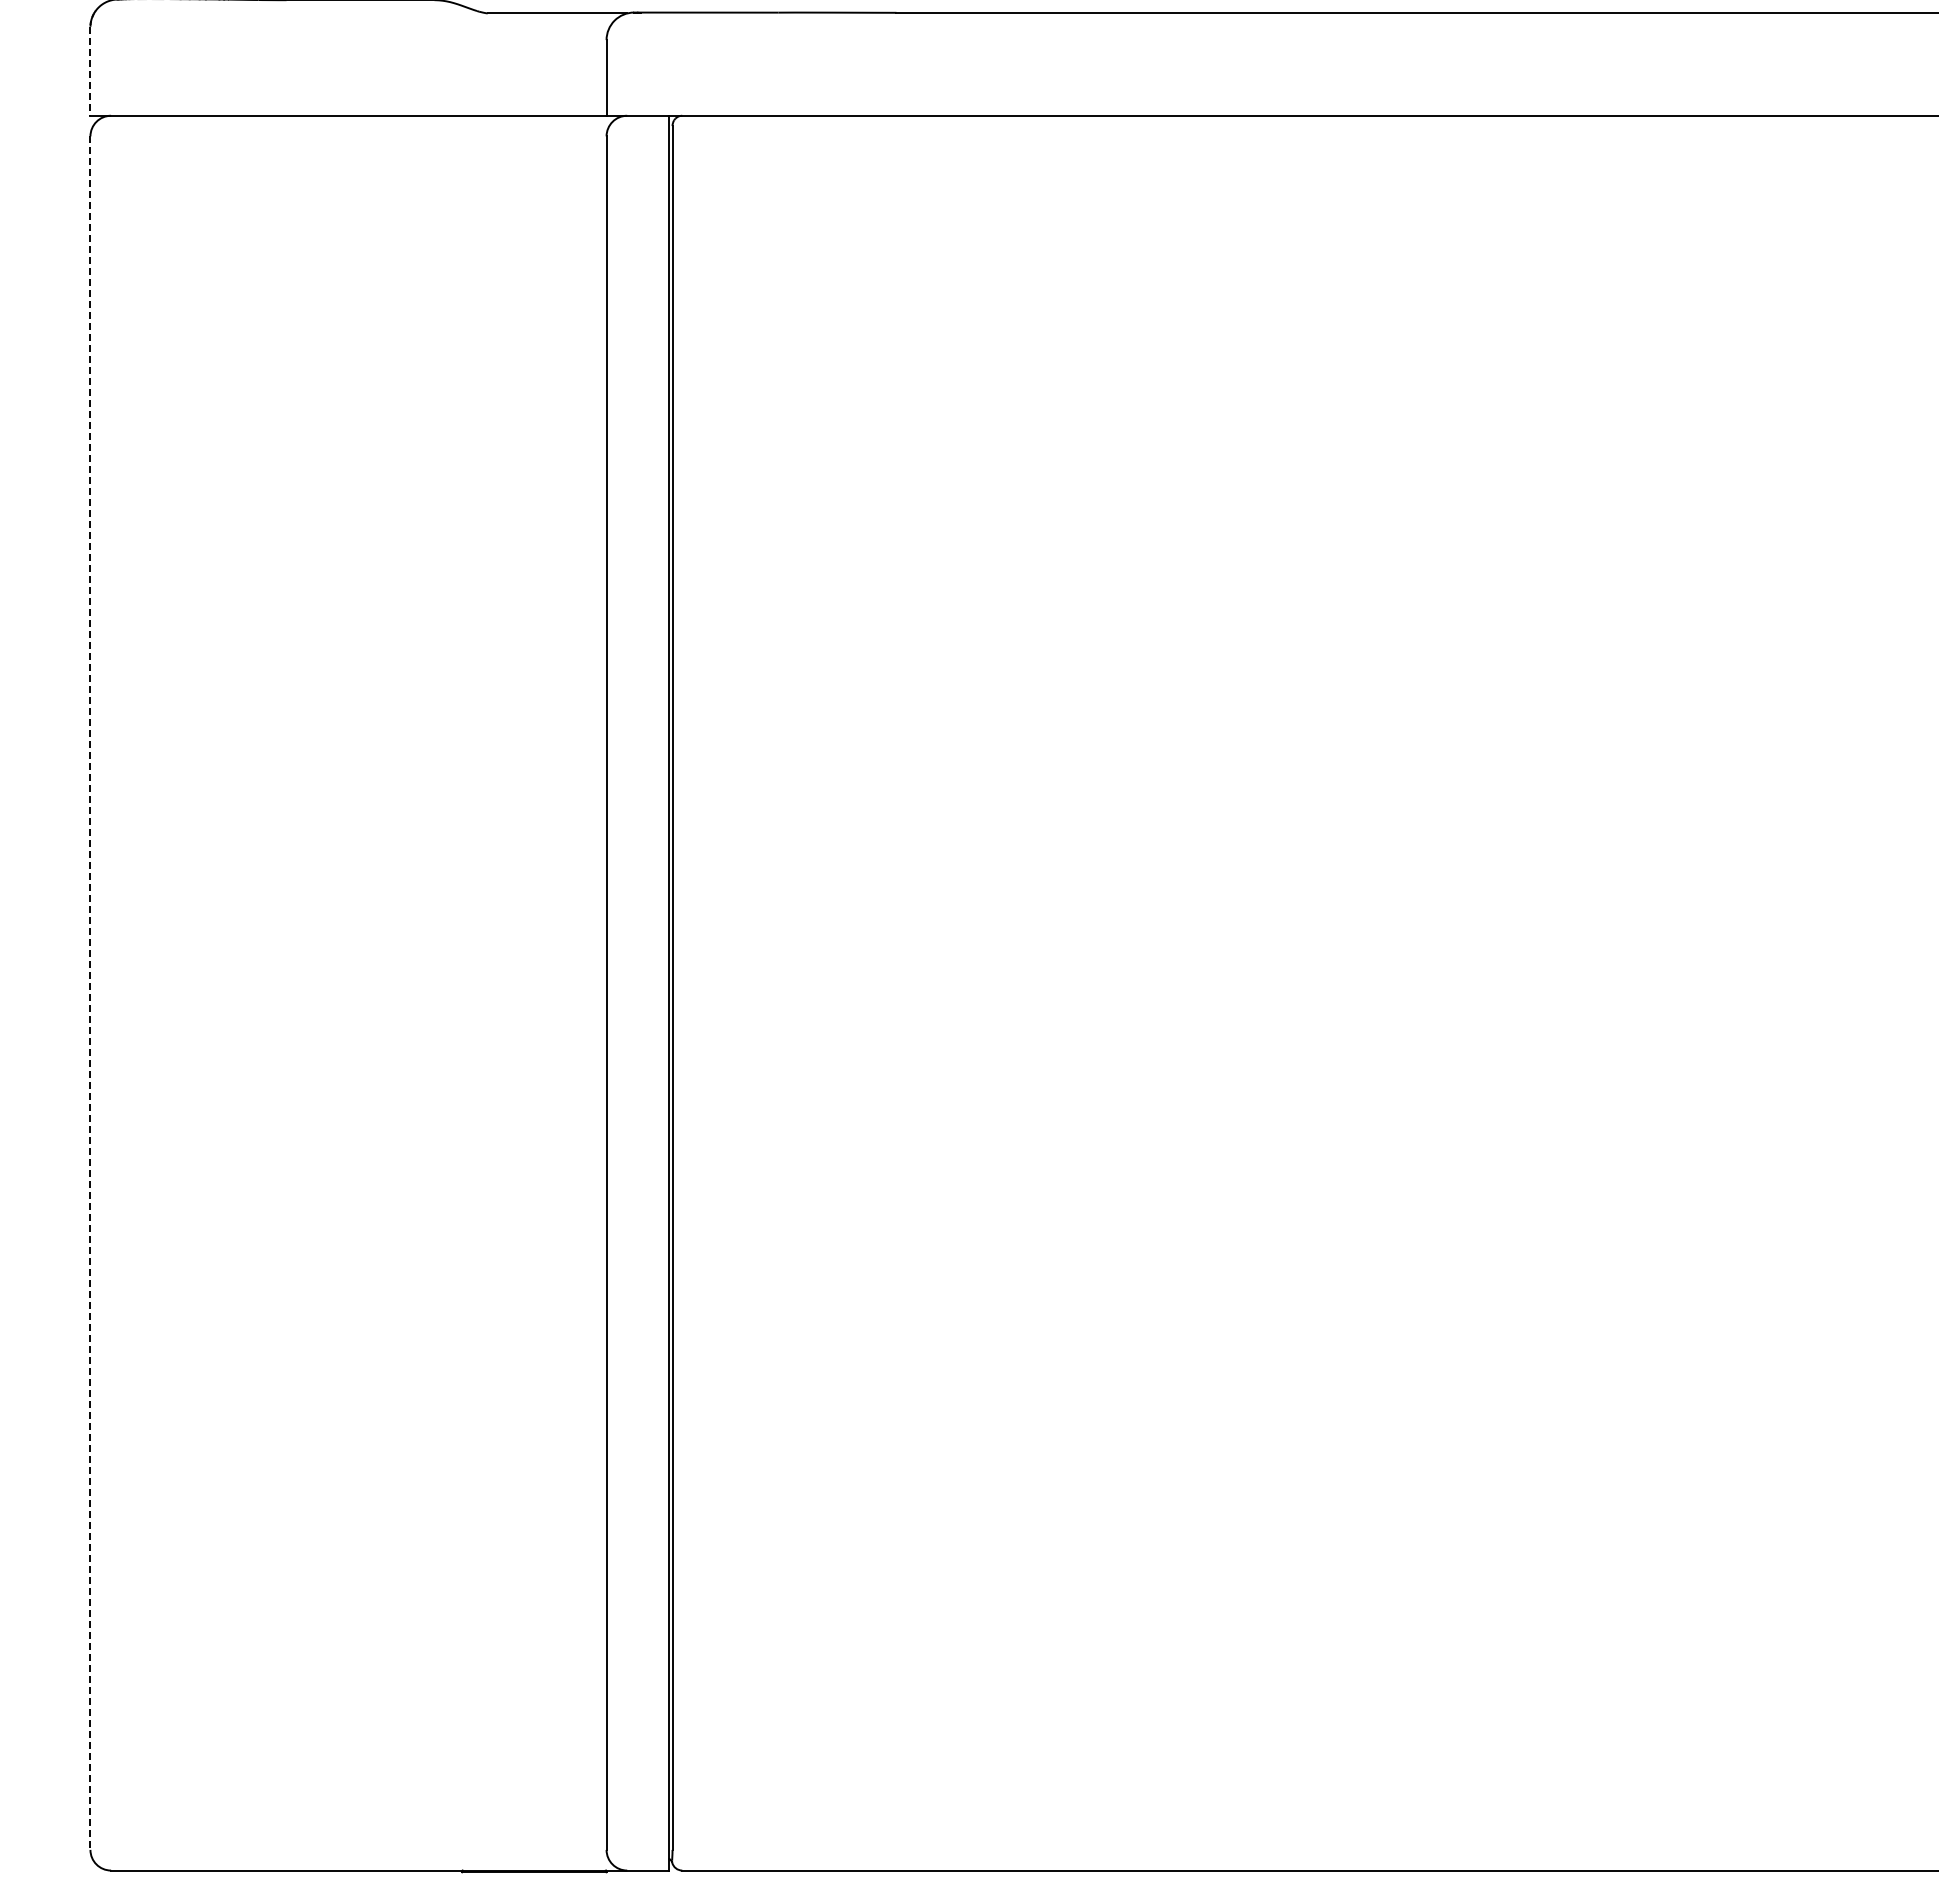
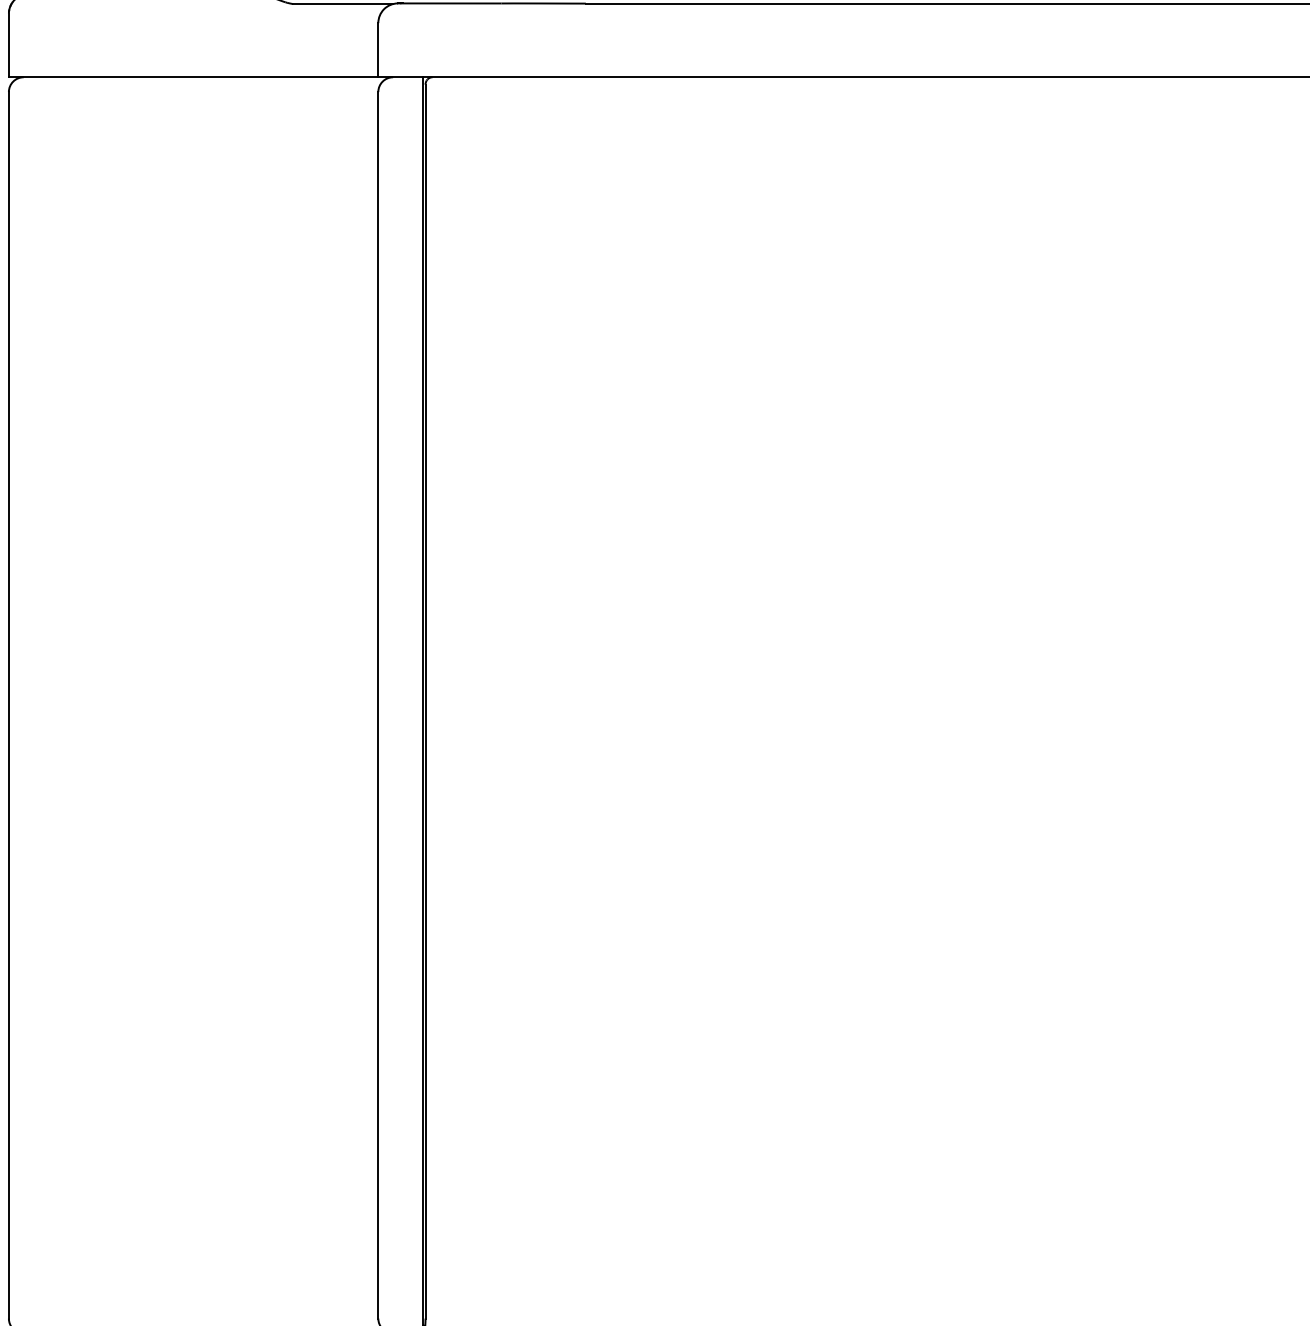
line: (90, 71) -> (8, 45), dashed -> solid
line: (90, 993) -> (8, 705), dashed -> solid

